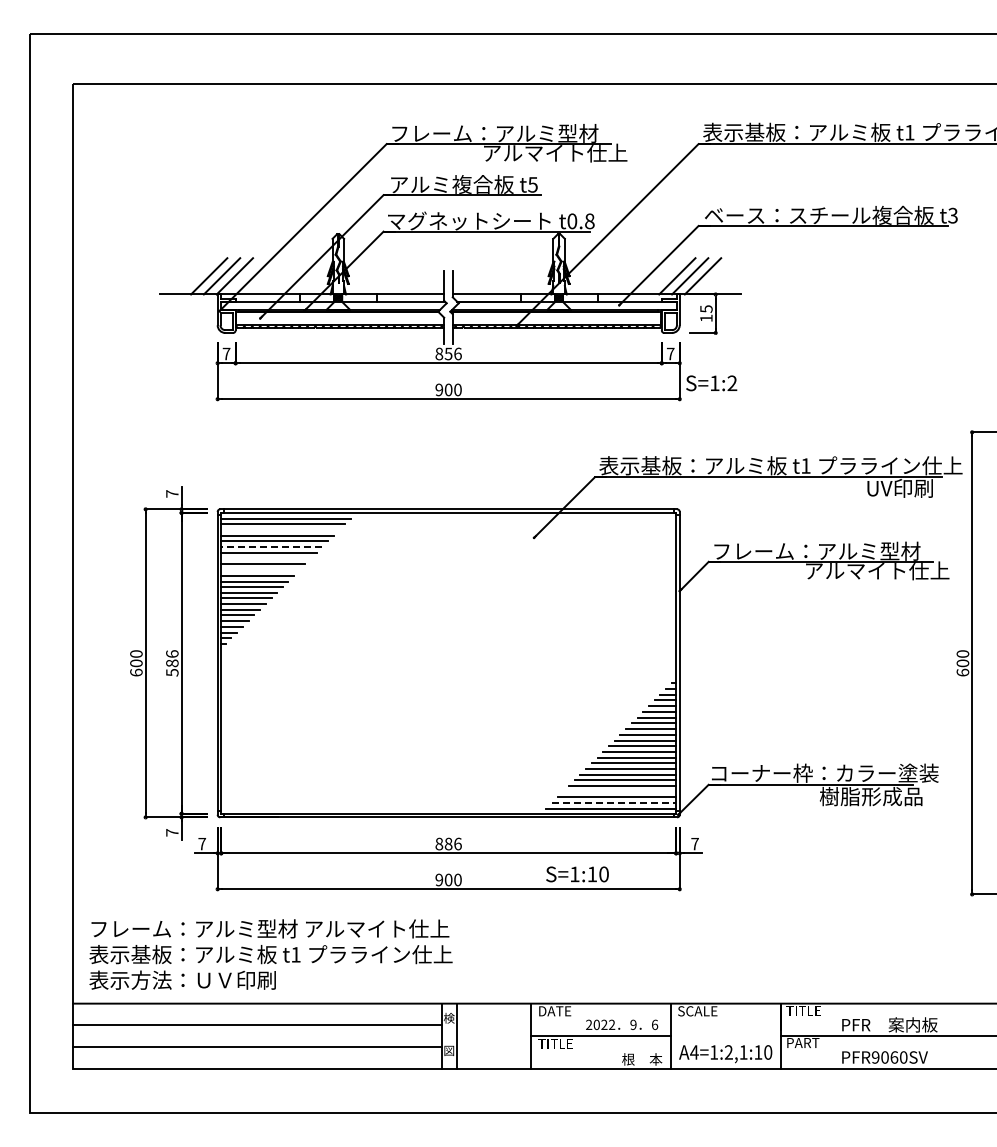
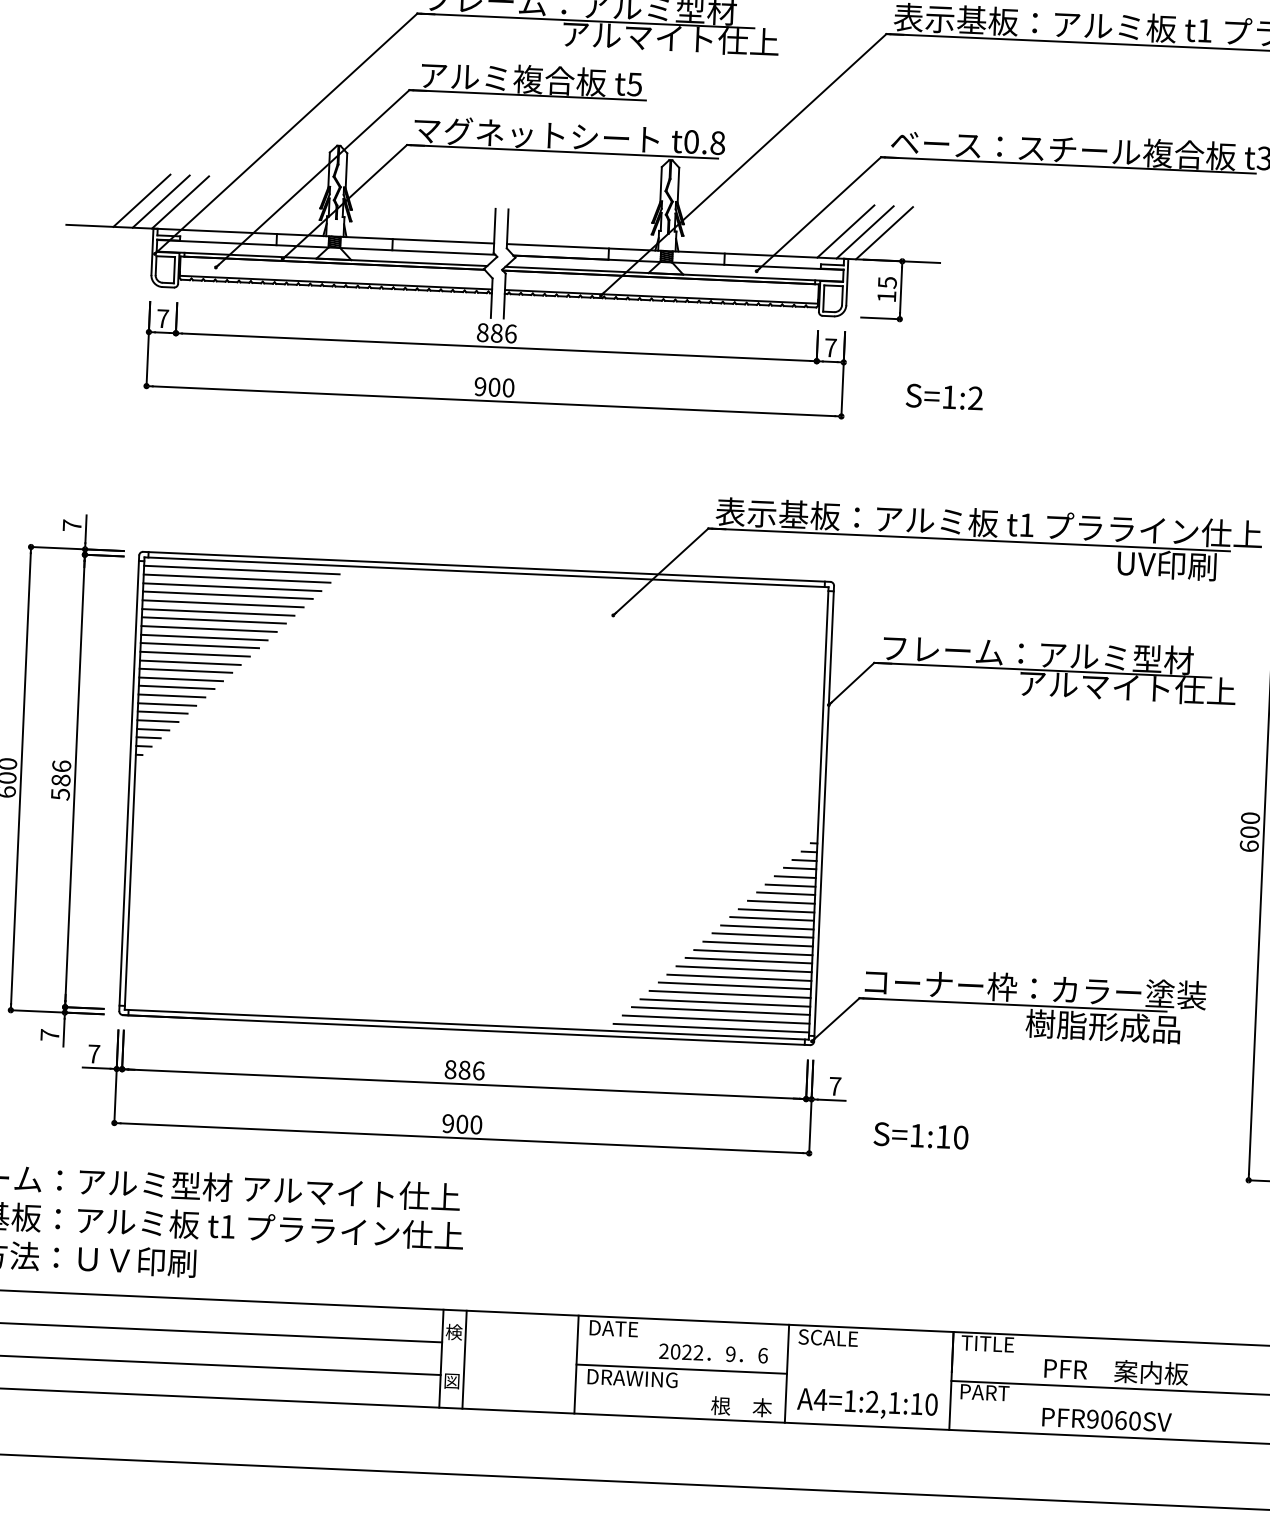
text: (448, 353) -> (496, 332), 856 -> 886
text: (711, 383) -> (944, 397), moved
line: (280, 530) -> (232, 587), added
line: (271, 547) -> (217, 612), dashed -> solid
line: (266, 558) -> (209, 628), added
line: (260, 569) -> (199, 645), added
line: (619, 791) -> (725, 1002), added
line: (614, 803) -> (716, 1020), dashed -> solid
text: (577, 874) -> (921, 1136), moved
text: (568, 1043) -> (631, 1378), TITLE -> DRAWING

